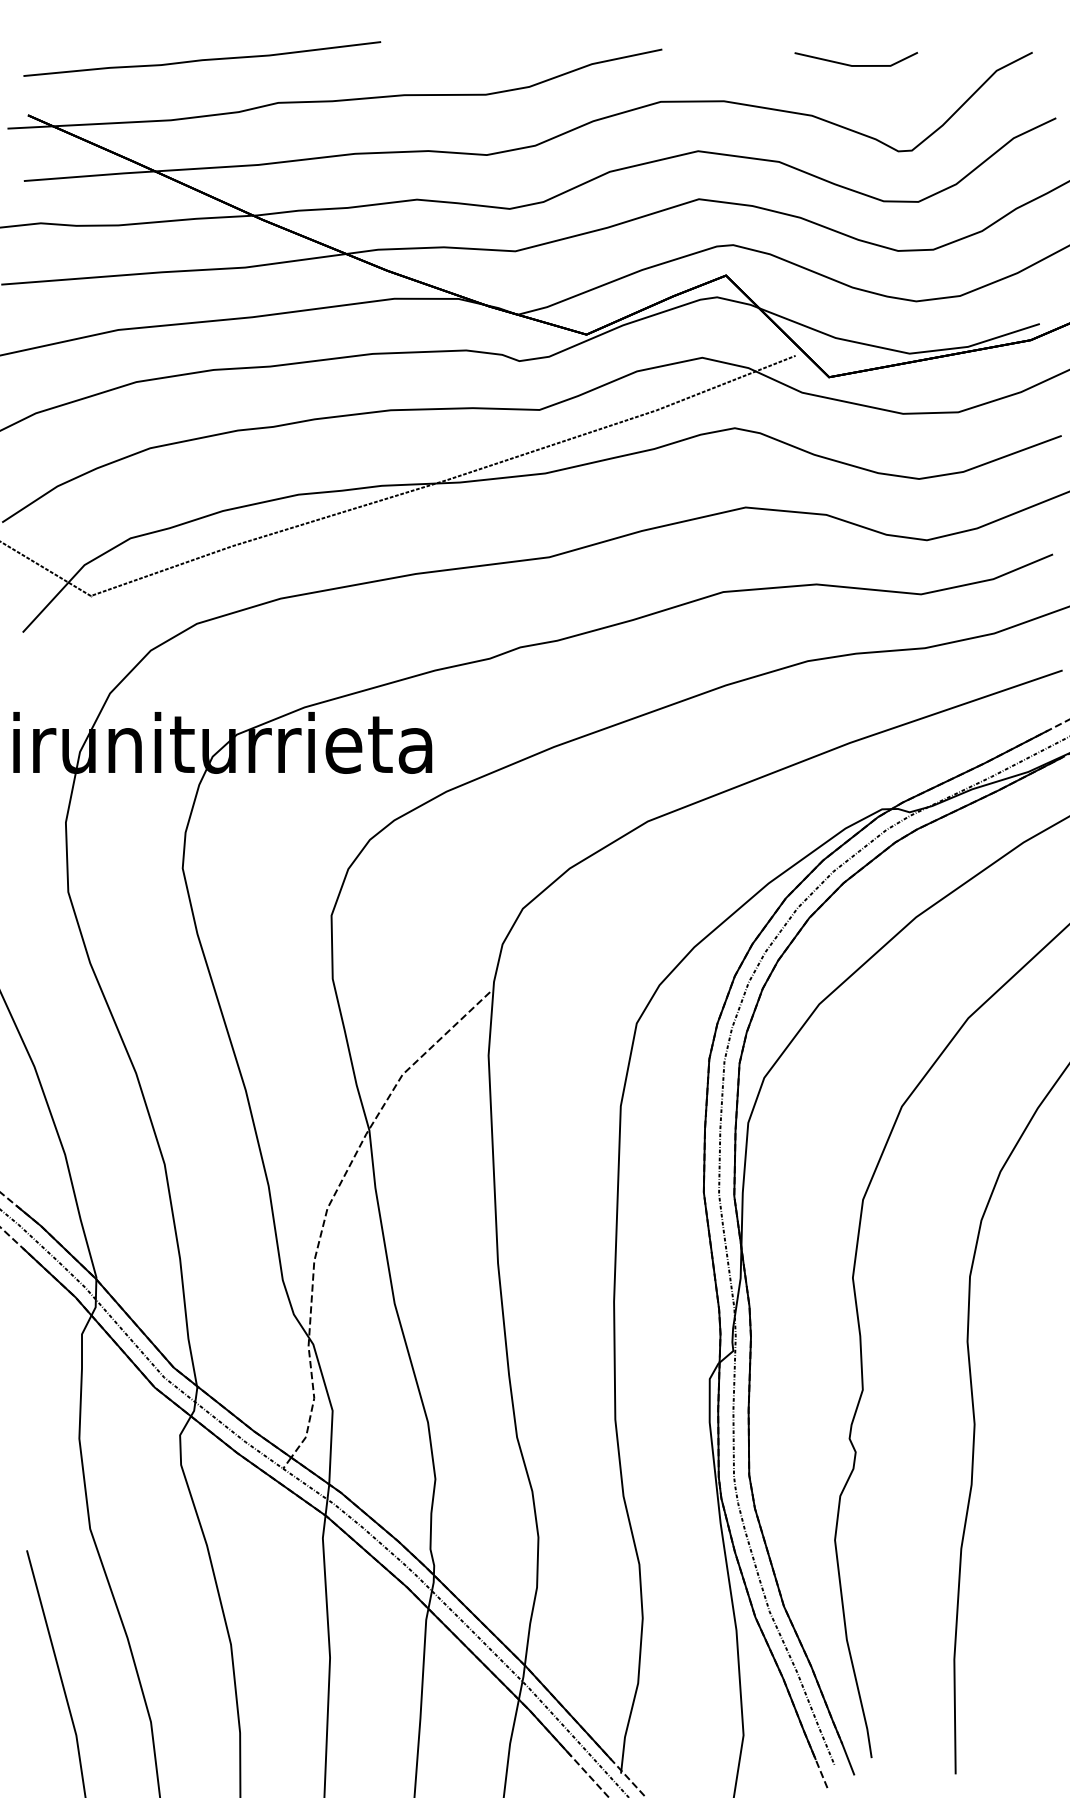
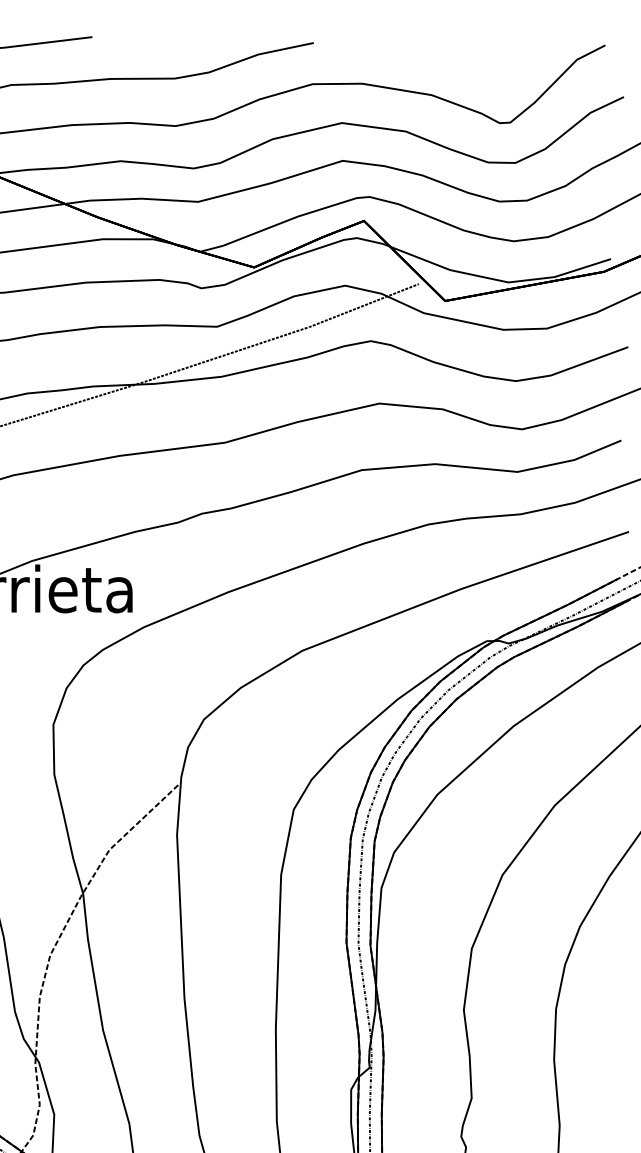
line: (856, 65) -> (466, 55), removed

